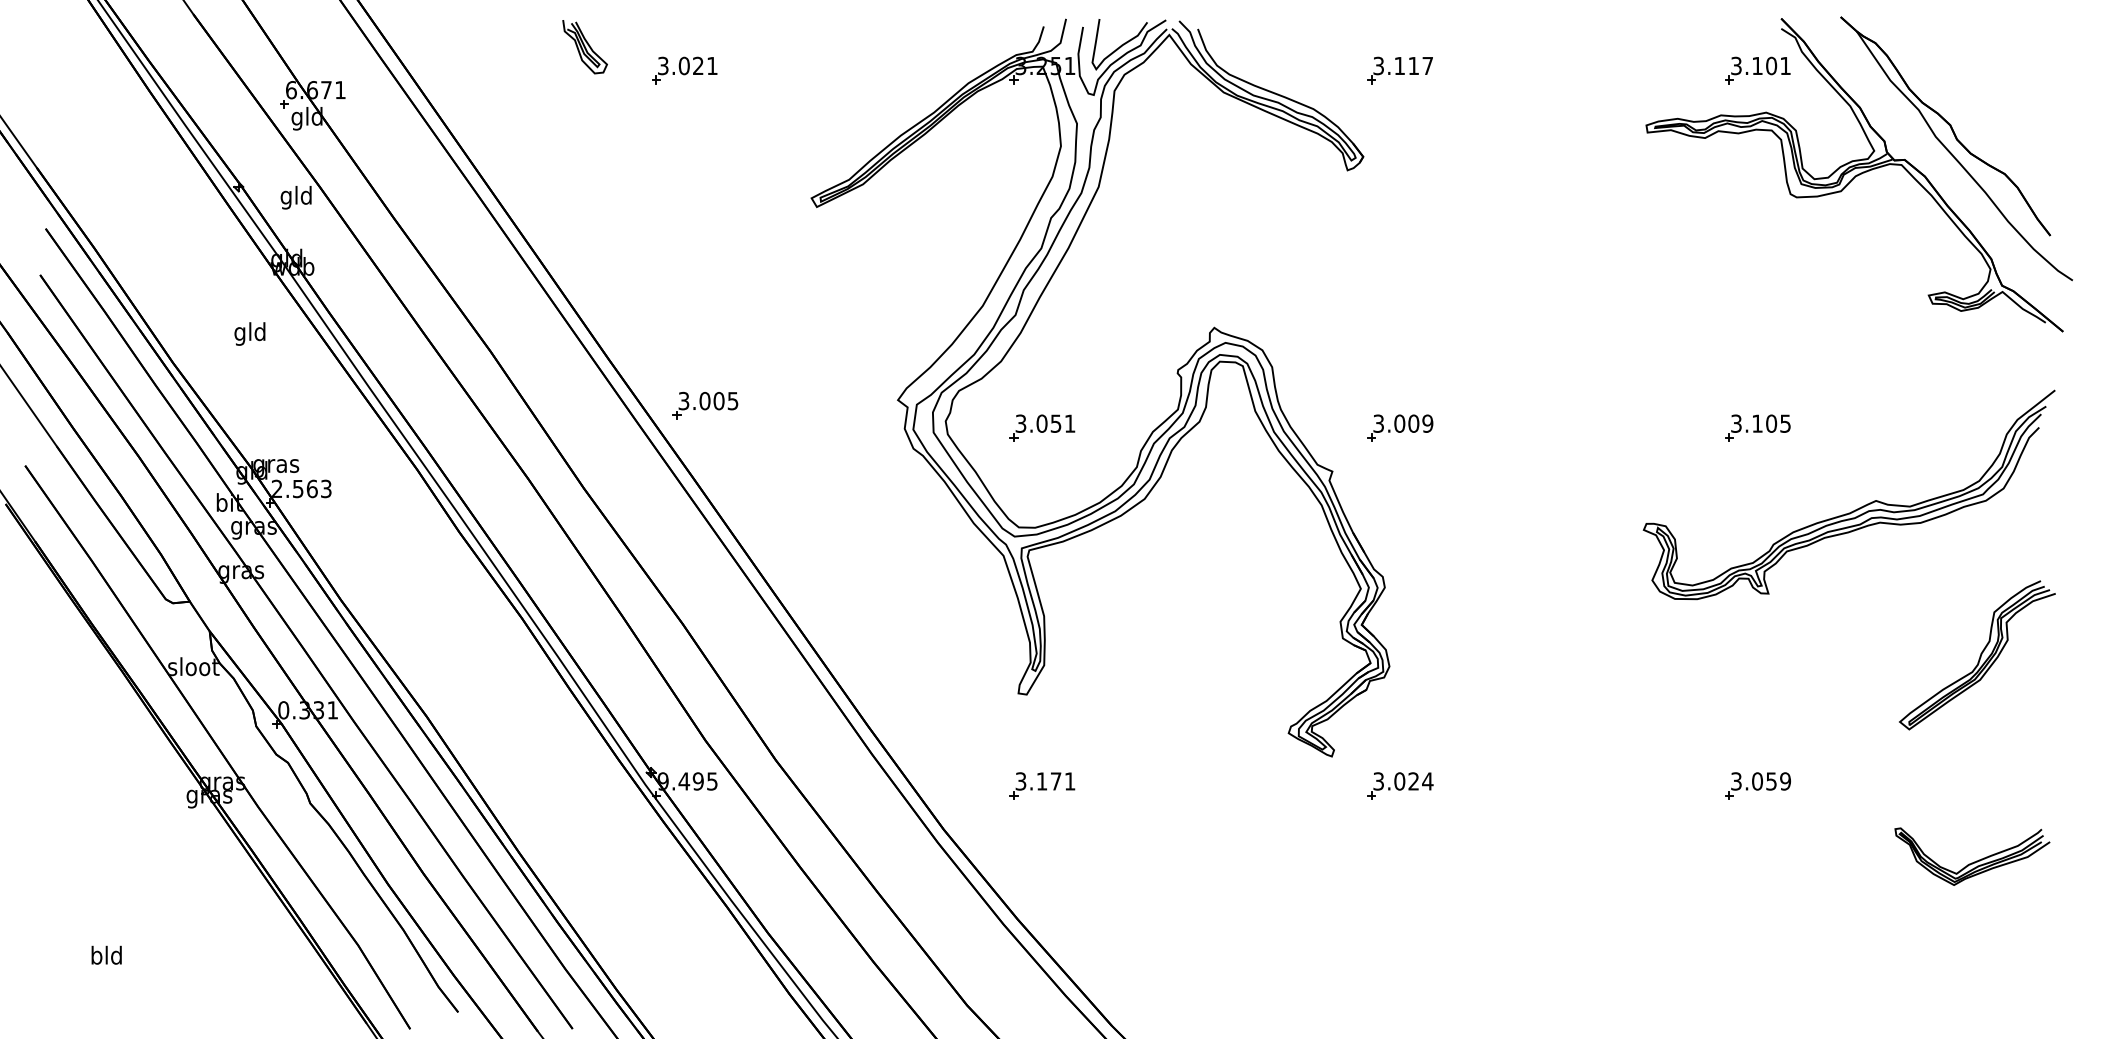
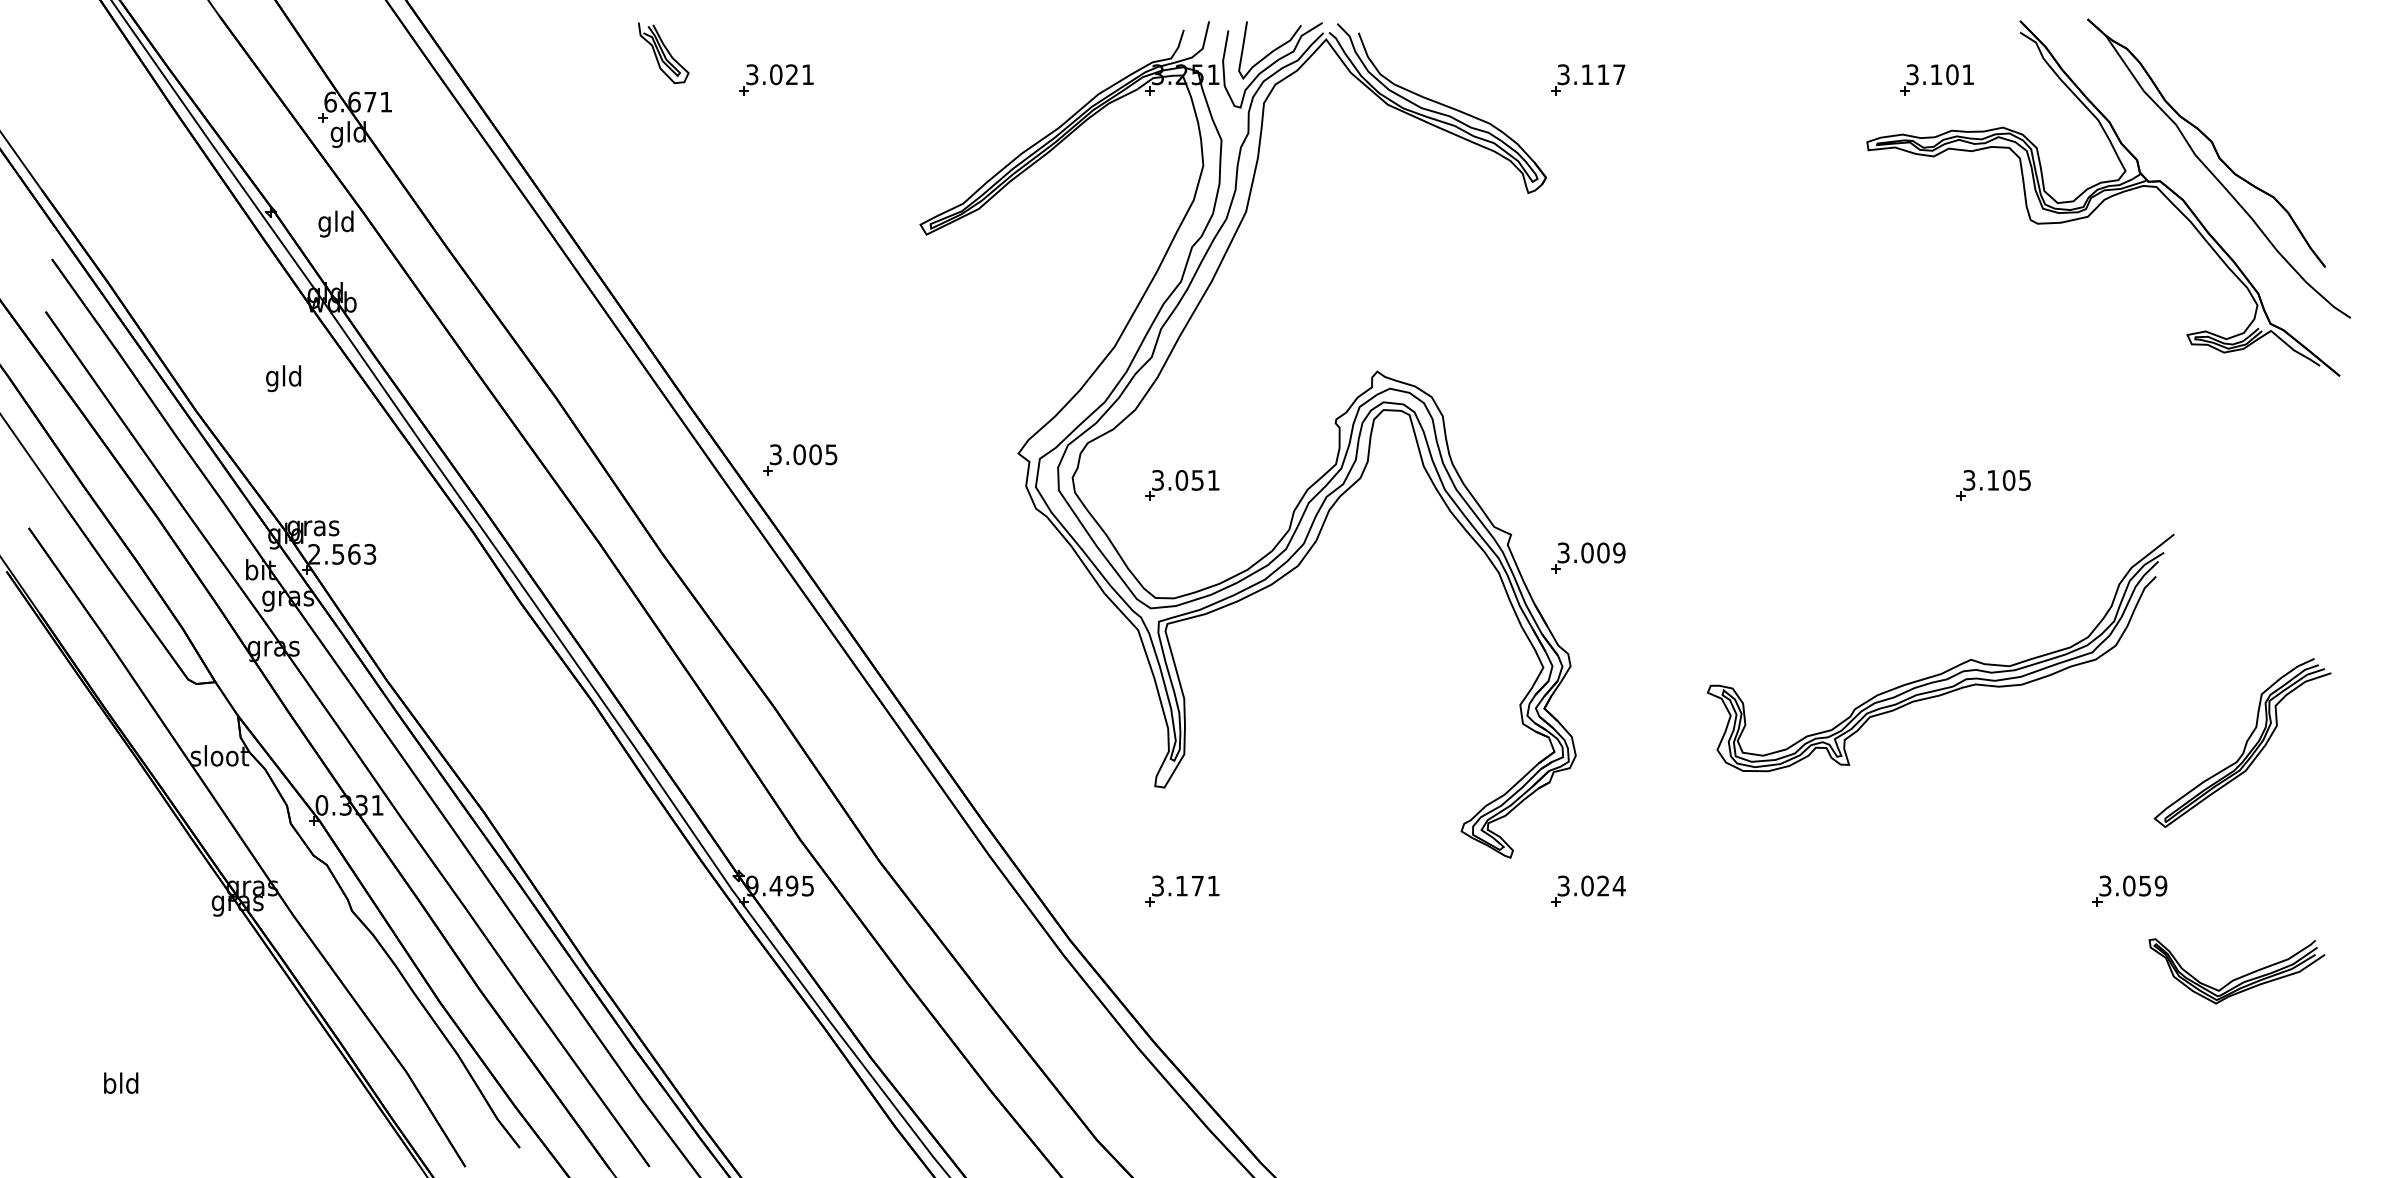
part: (1757, 70) -> (1936, 79), moved
part: (1400, 427) -> (1588, 557), moved
part: (1855, 509) -> (1947, 669), moved
part: (1757, 785) -> (2129, 890), moved

